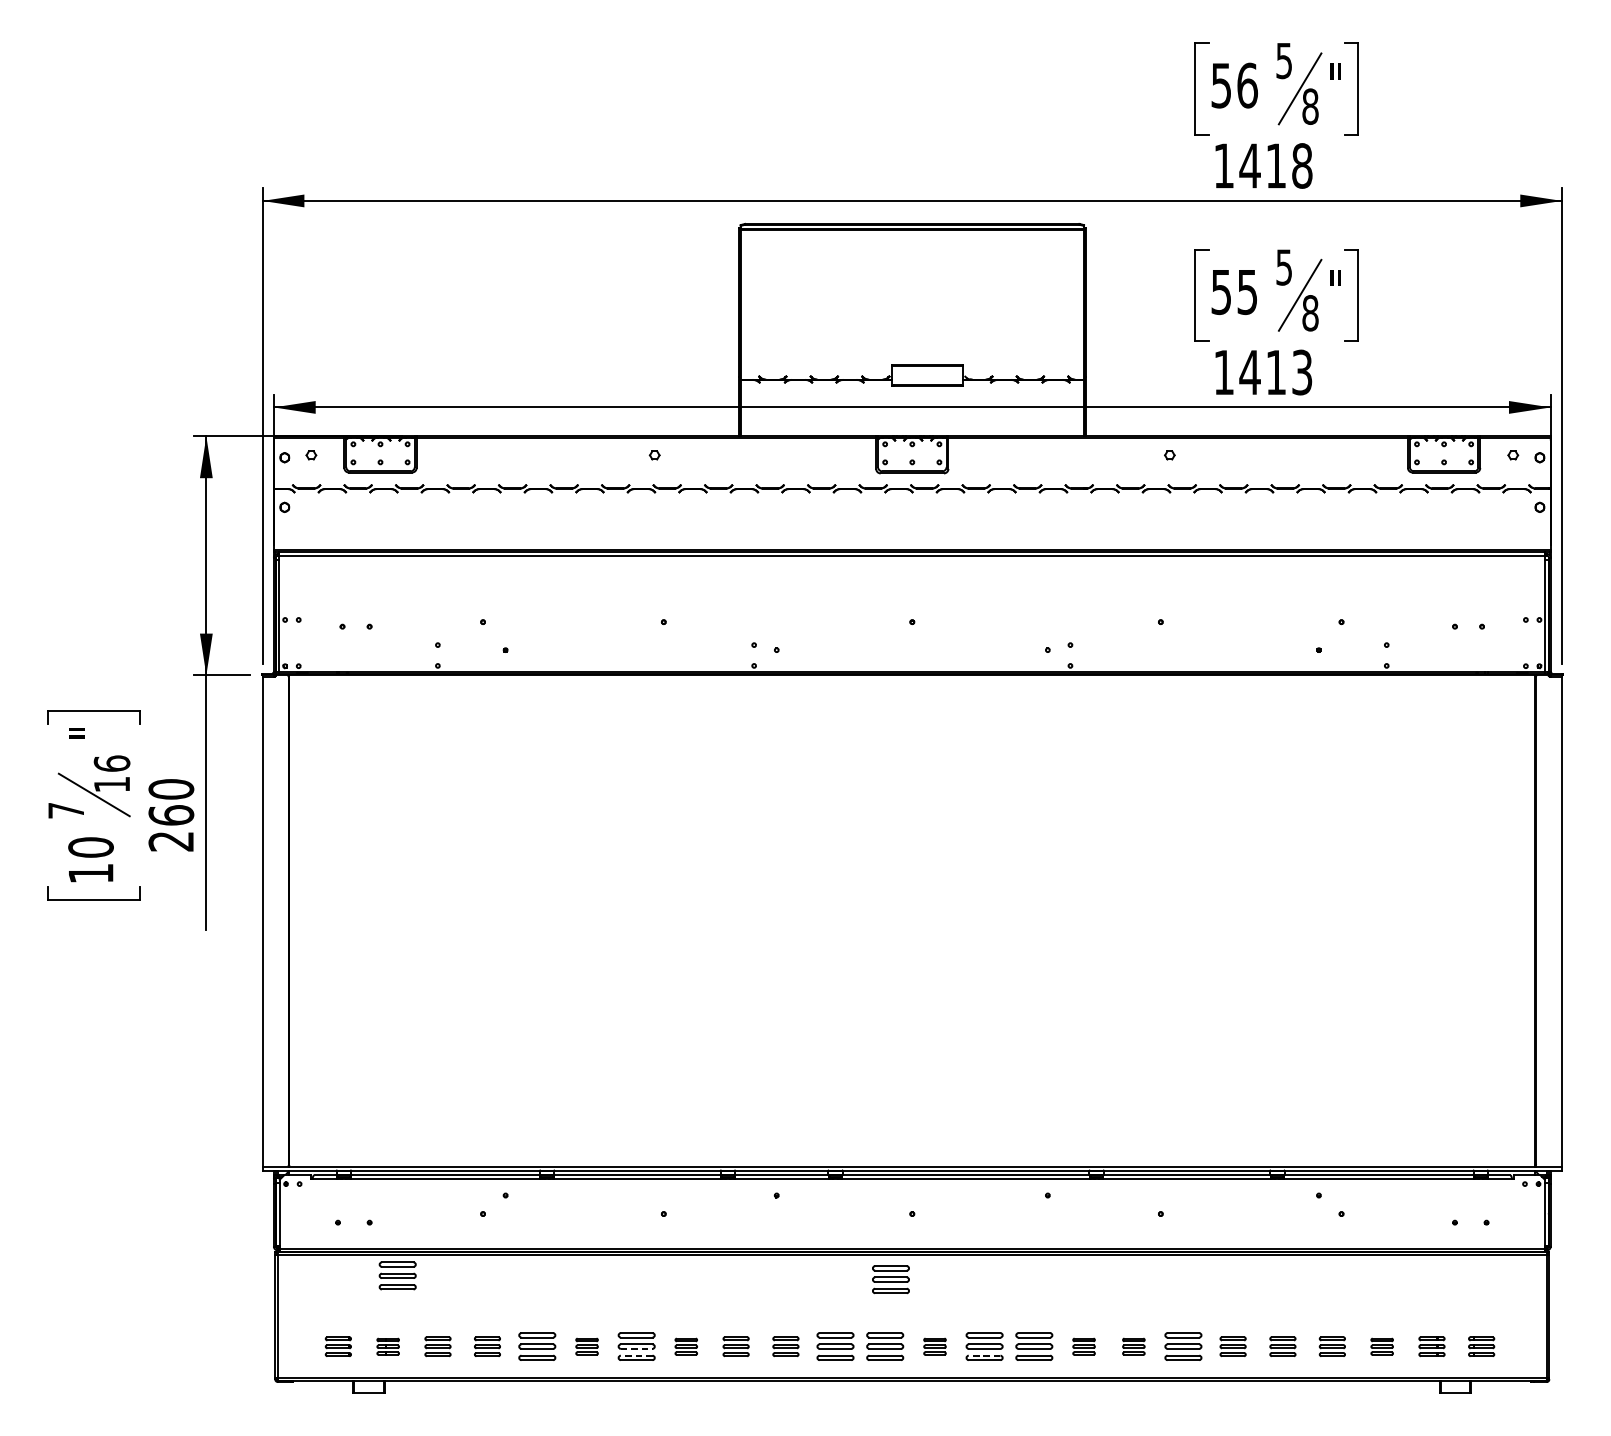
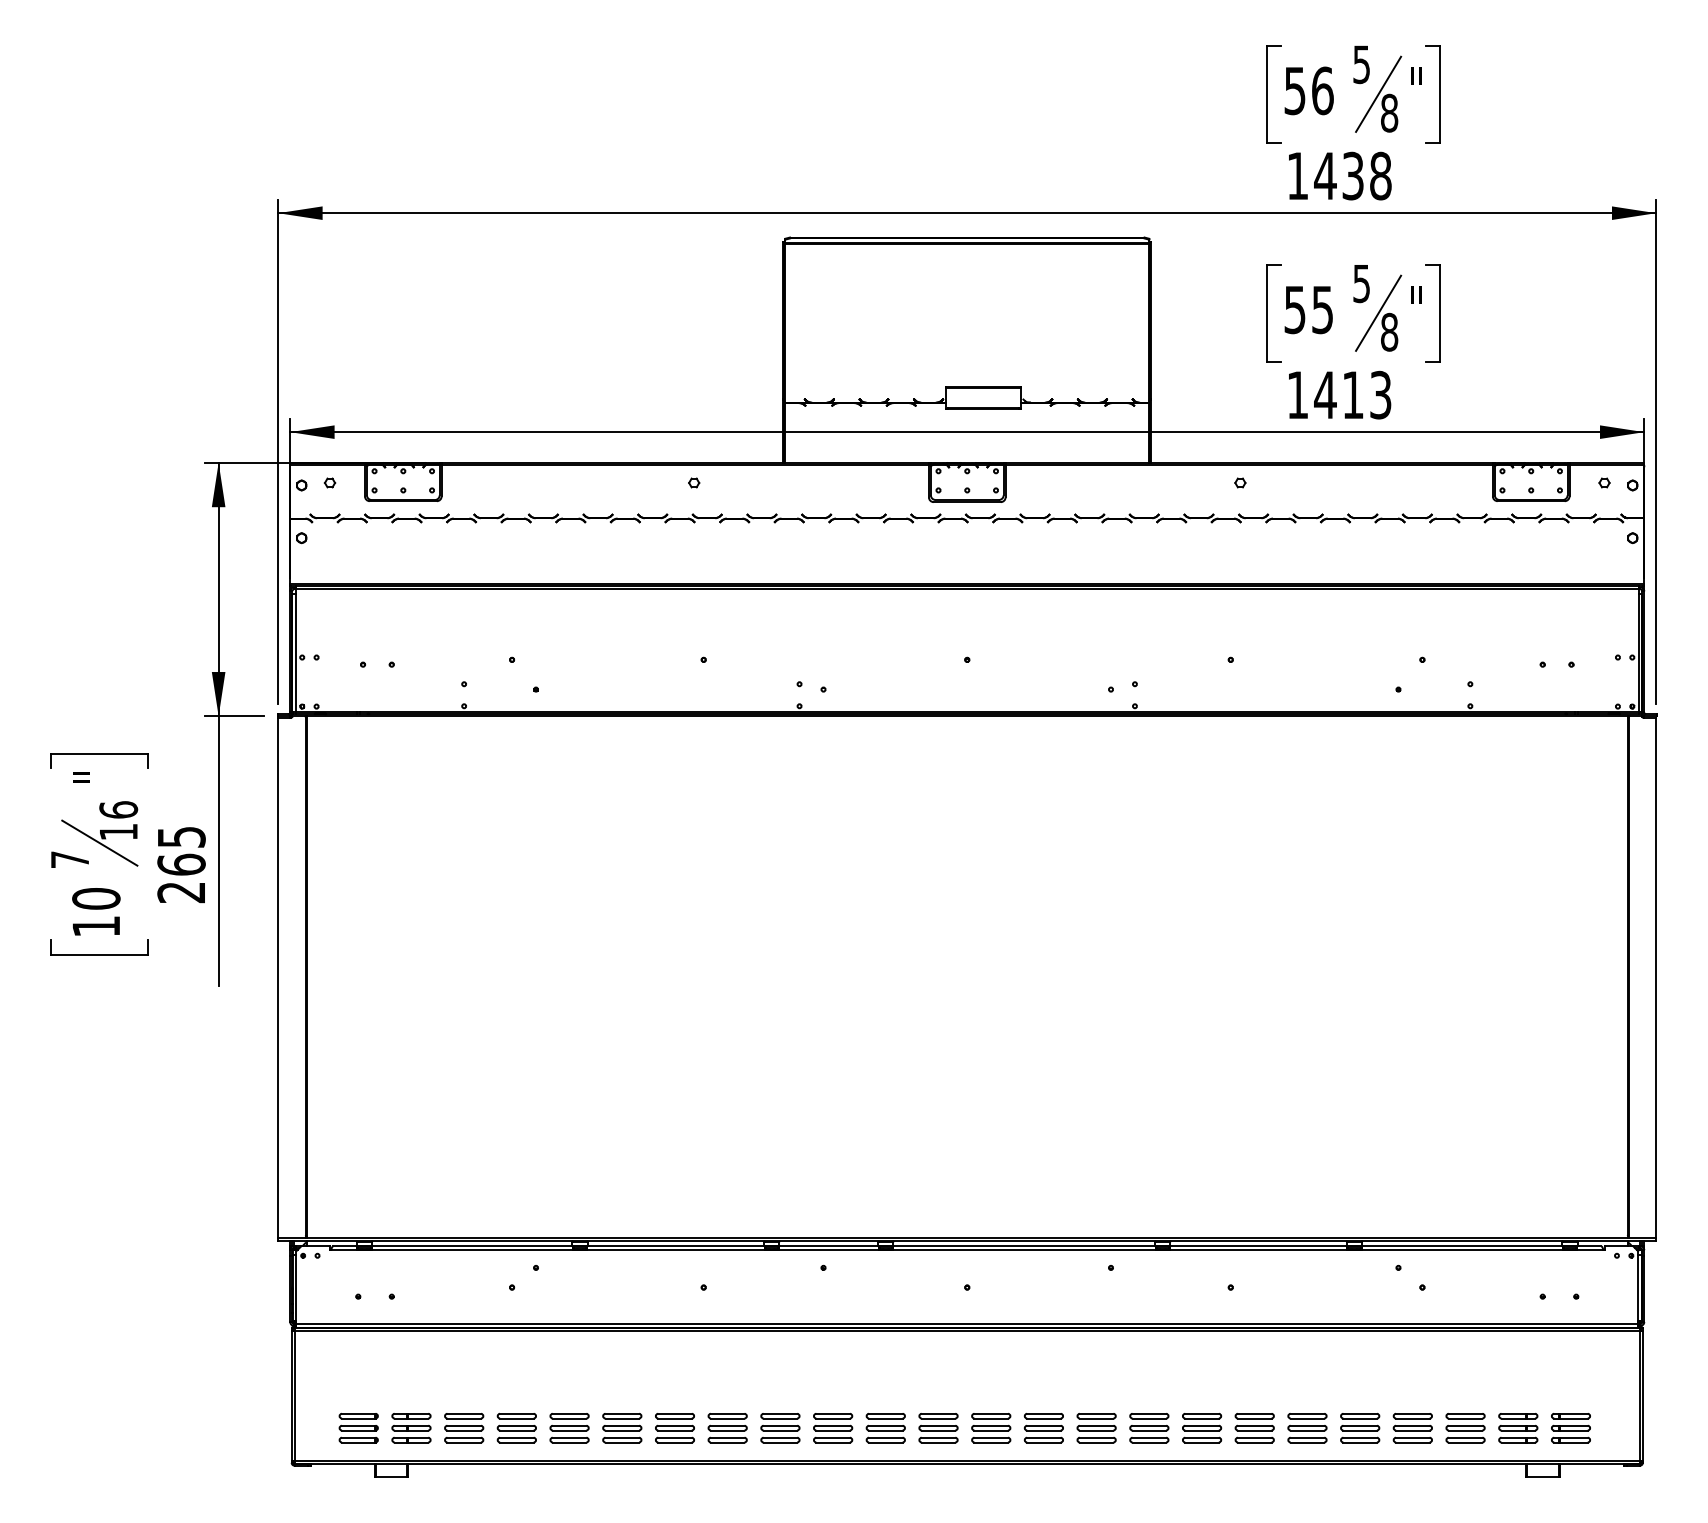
text: (1275, 165) -> (1352, 175), 1418 -> 1438
text: (171, 789) -> (181, 837), 260 -> 265
part: (397, 1276) -> (421, 1353), removed
part: (890, 1280) -> (944, 1357), removed
part: (338, 1346) -> (358, 1428), size x1.43
part: (388, 1346) -> (411, 1428), size x1.67
part: (438, 1346) -> (464, 1428), size x1.43
part: (487, 1346) -> (516, 1428), size x1.43
part: (587, 1346) -> (622, 1428), size x1.67
part: (686, 1346) -> (727, 1428), size x1.67
part: (736, 1346) -> (780, 1428), size x1.43
part: (786, 1346) -> (833, 1428), size x1.43
part: (935, 1346) -> (991, 1428), size x1.67
part: (1084, 1346) -> (1149, 1428), size x1.67
part: (1134, 1346) -> (1202, 1428), size x1.67
part: (1233, 1346) -> (1307, 1428), size x1.43
part: (1283, 1346) -> (1360, 1428), size x1.43
part: (1332, 1346) -> (1412, 1428), size x1.43
part: (1382, 1346) -> (1465, 1428), size x1.67
part: (1432, 1346) -> (1518, 1428), size x1.43
part: (1481, 1346) -> (1570, 1428), size x1.43
line: (637, 1348) -> (675, 1430), dashed -> solid
line: (637, 1355) -> (675, 1437), dashed -> solid
line: (984, 1355) -> (1043, 1437), dashed -> solid

